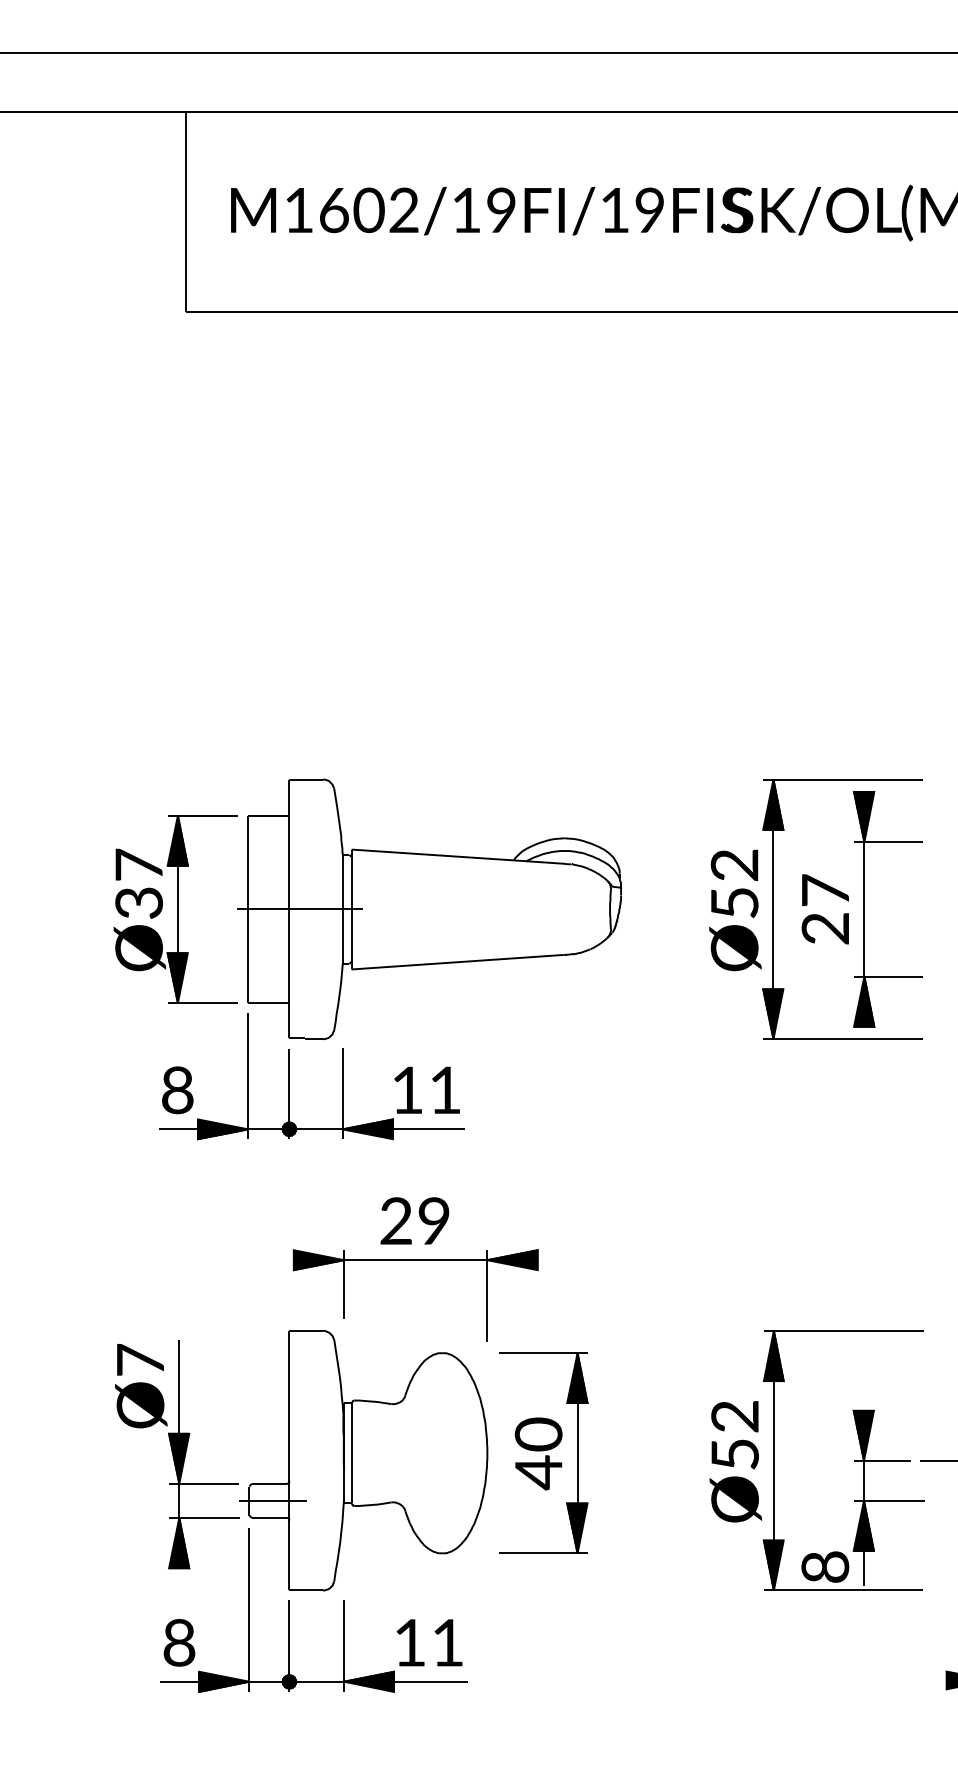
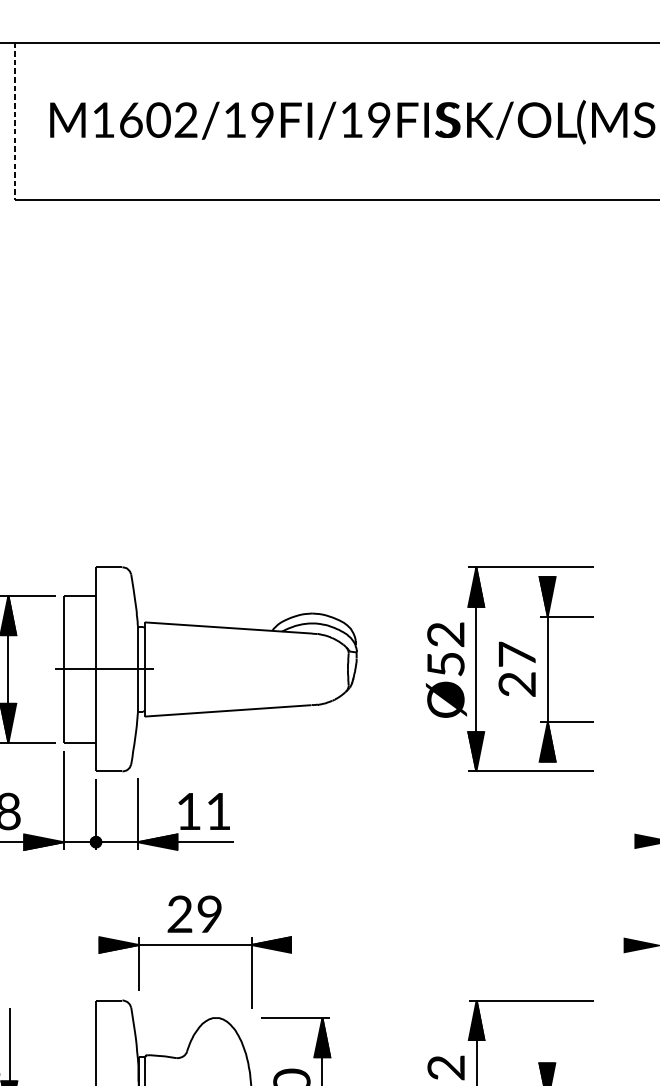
line: (185, 212) -> (14, 121), solid -> dashed

